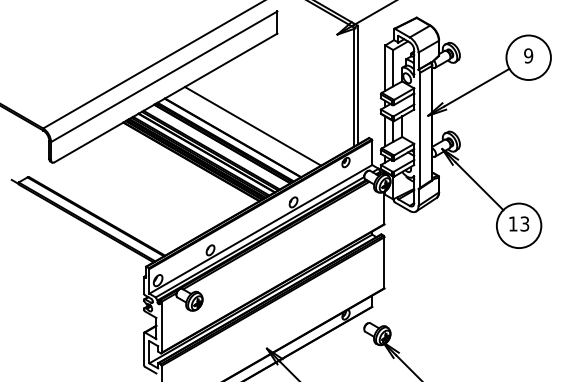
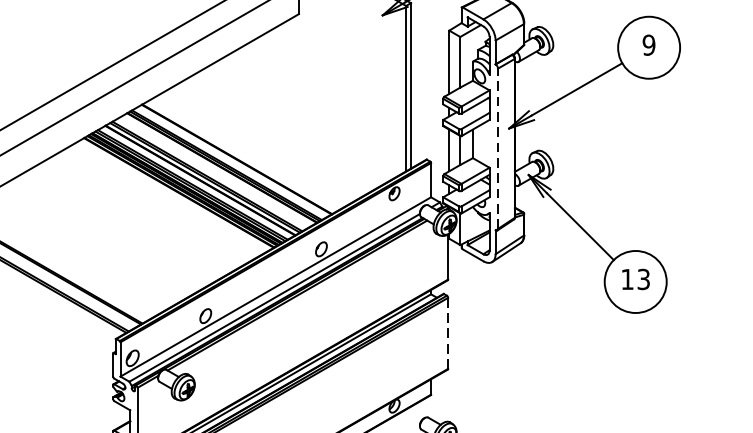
line: (252, 126) -> (264, 143), removed
line: (420, 130) -> (498, 149), solid -> dashed
line: (384, 262) -> (448, 333), solid -> dashed

